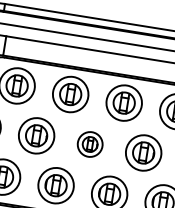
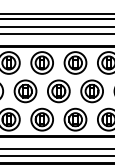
part: (89, 144) -> (58, 91), size x1.43

